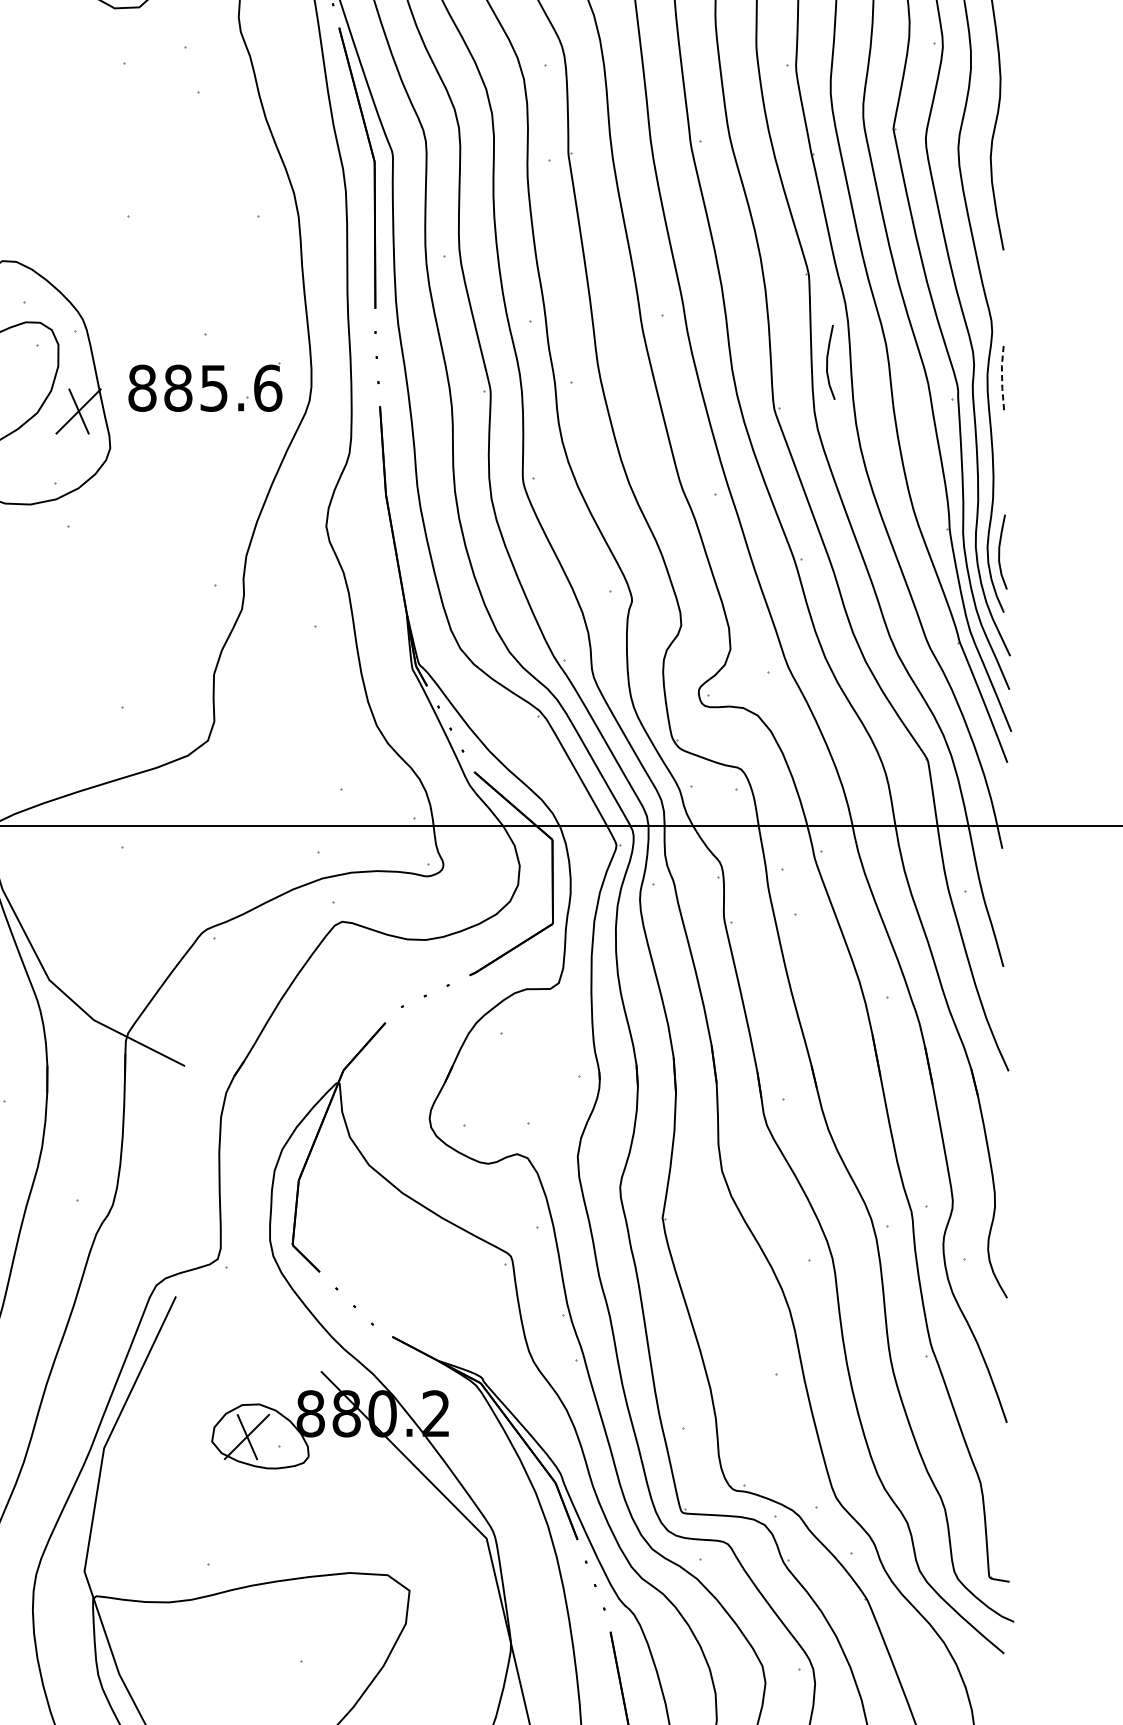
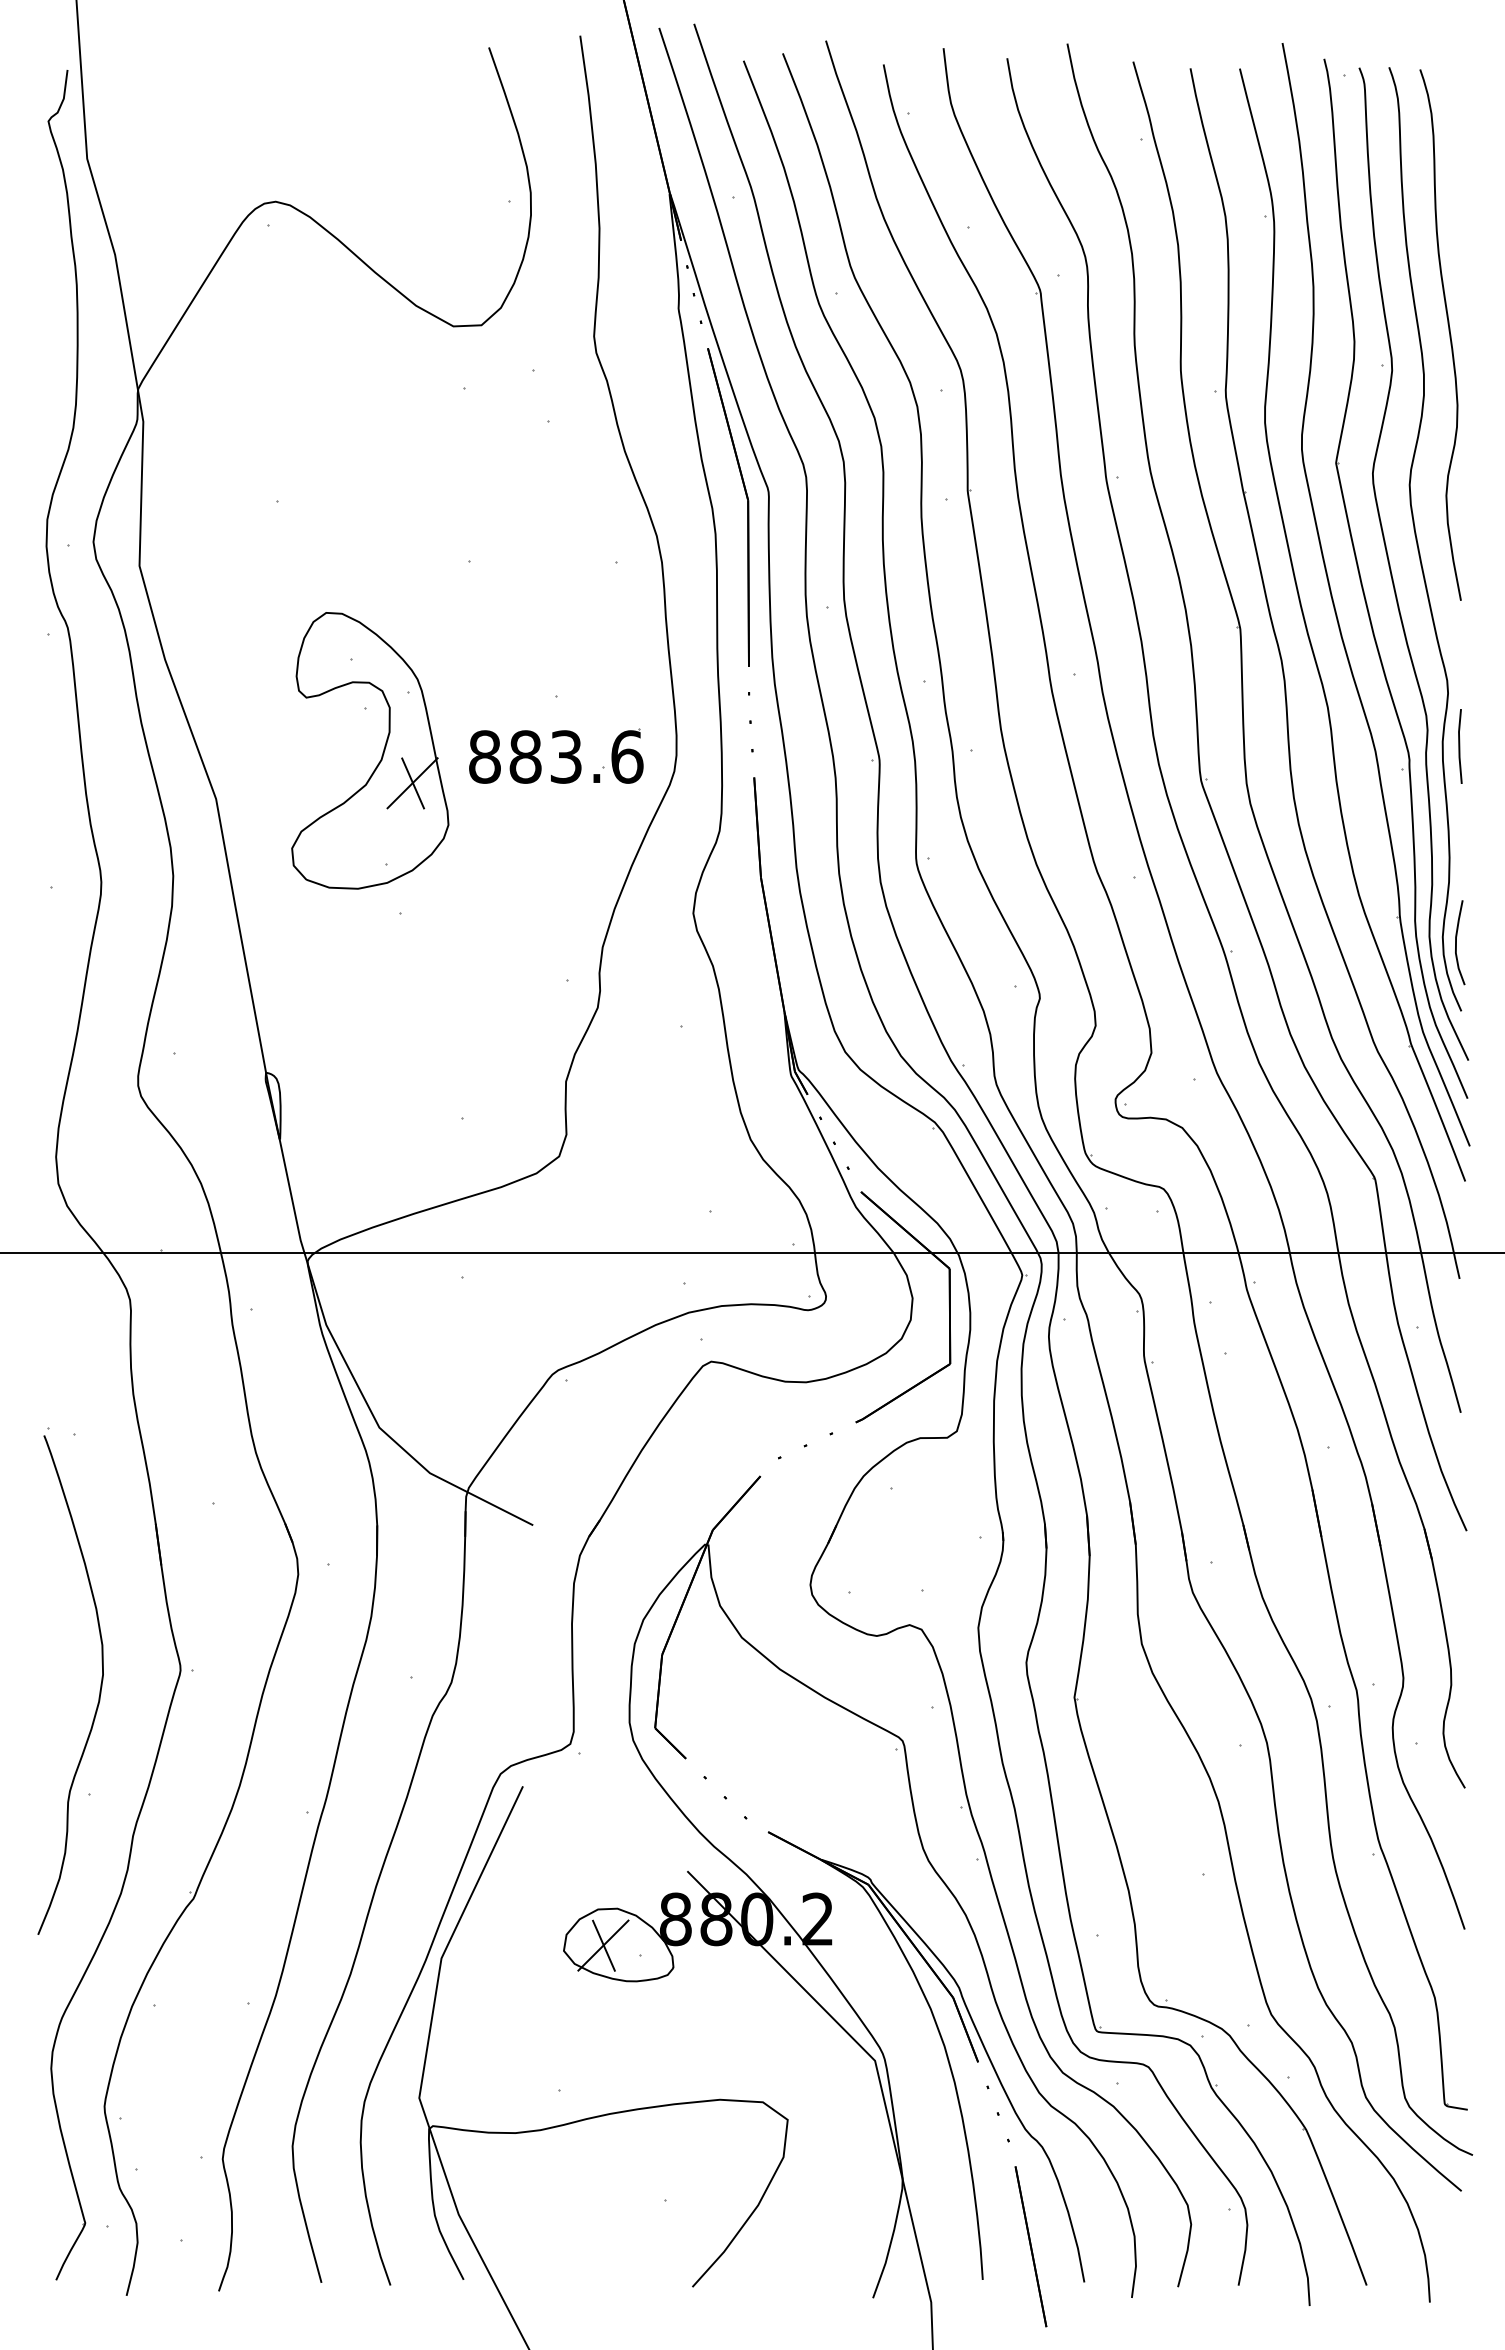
curve: (827, 362) -> (1261, 727), removed
line: (1002, 379) -> (1459, 746), dashed -> solid
text: (214, 387) -> (566, 756), 885.6 -> 883.6

